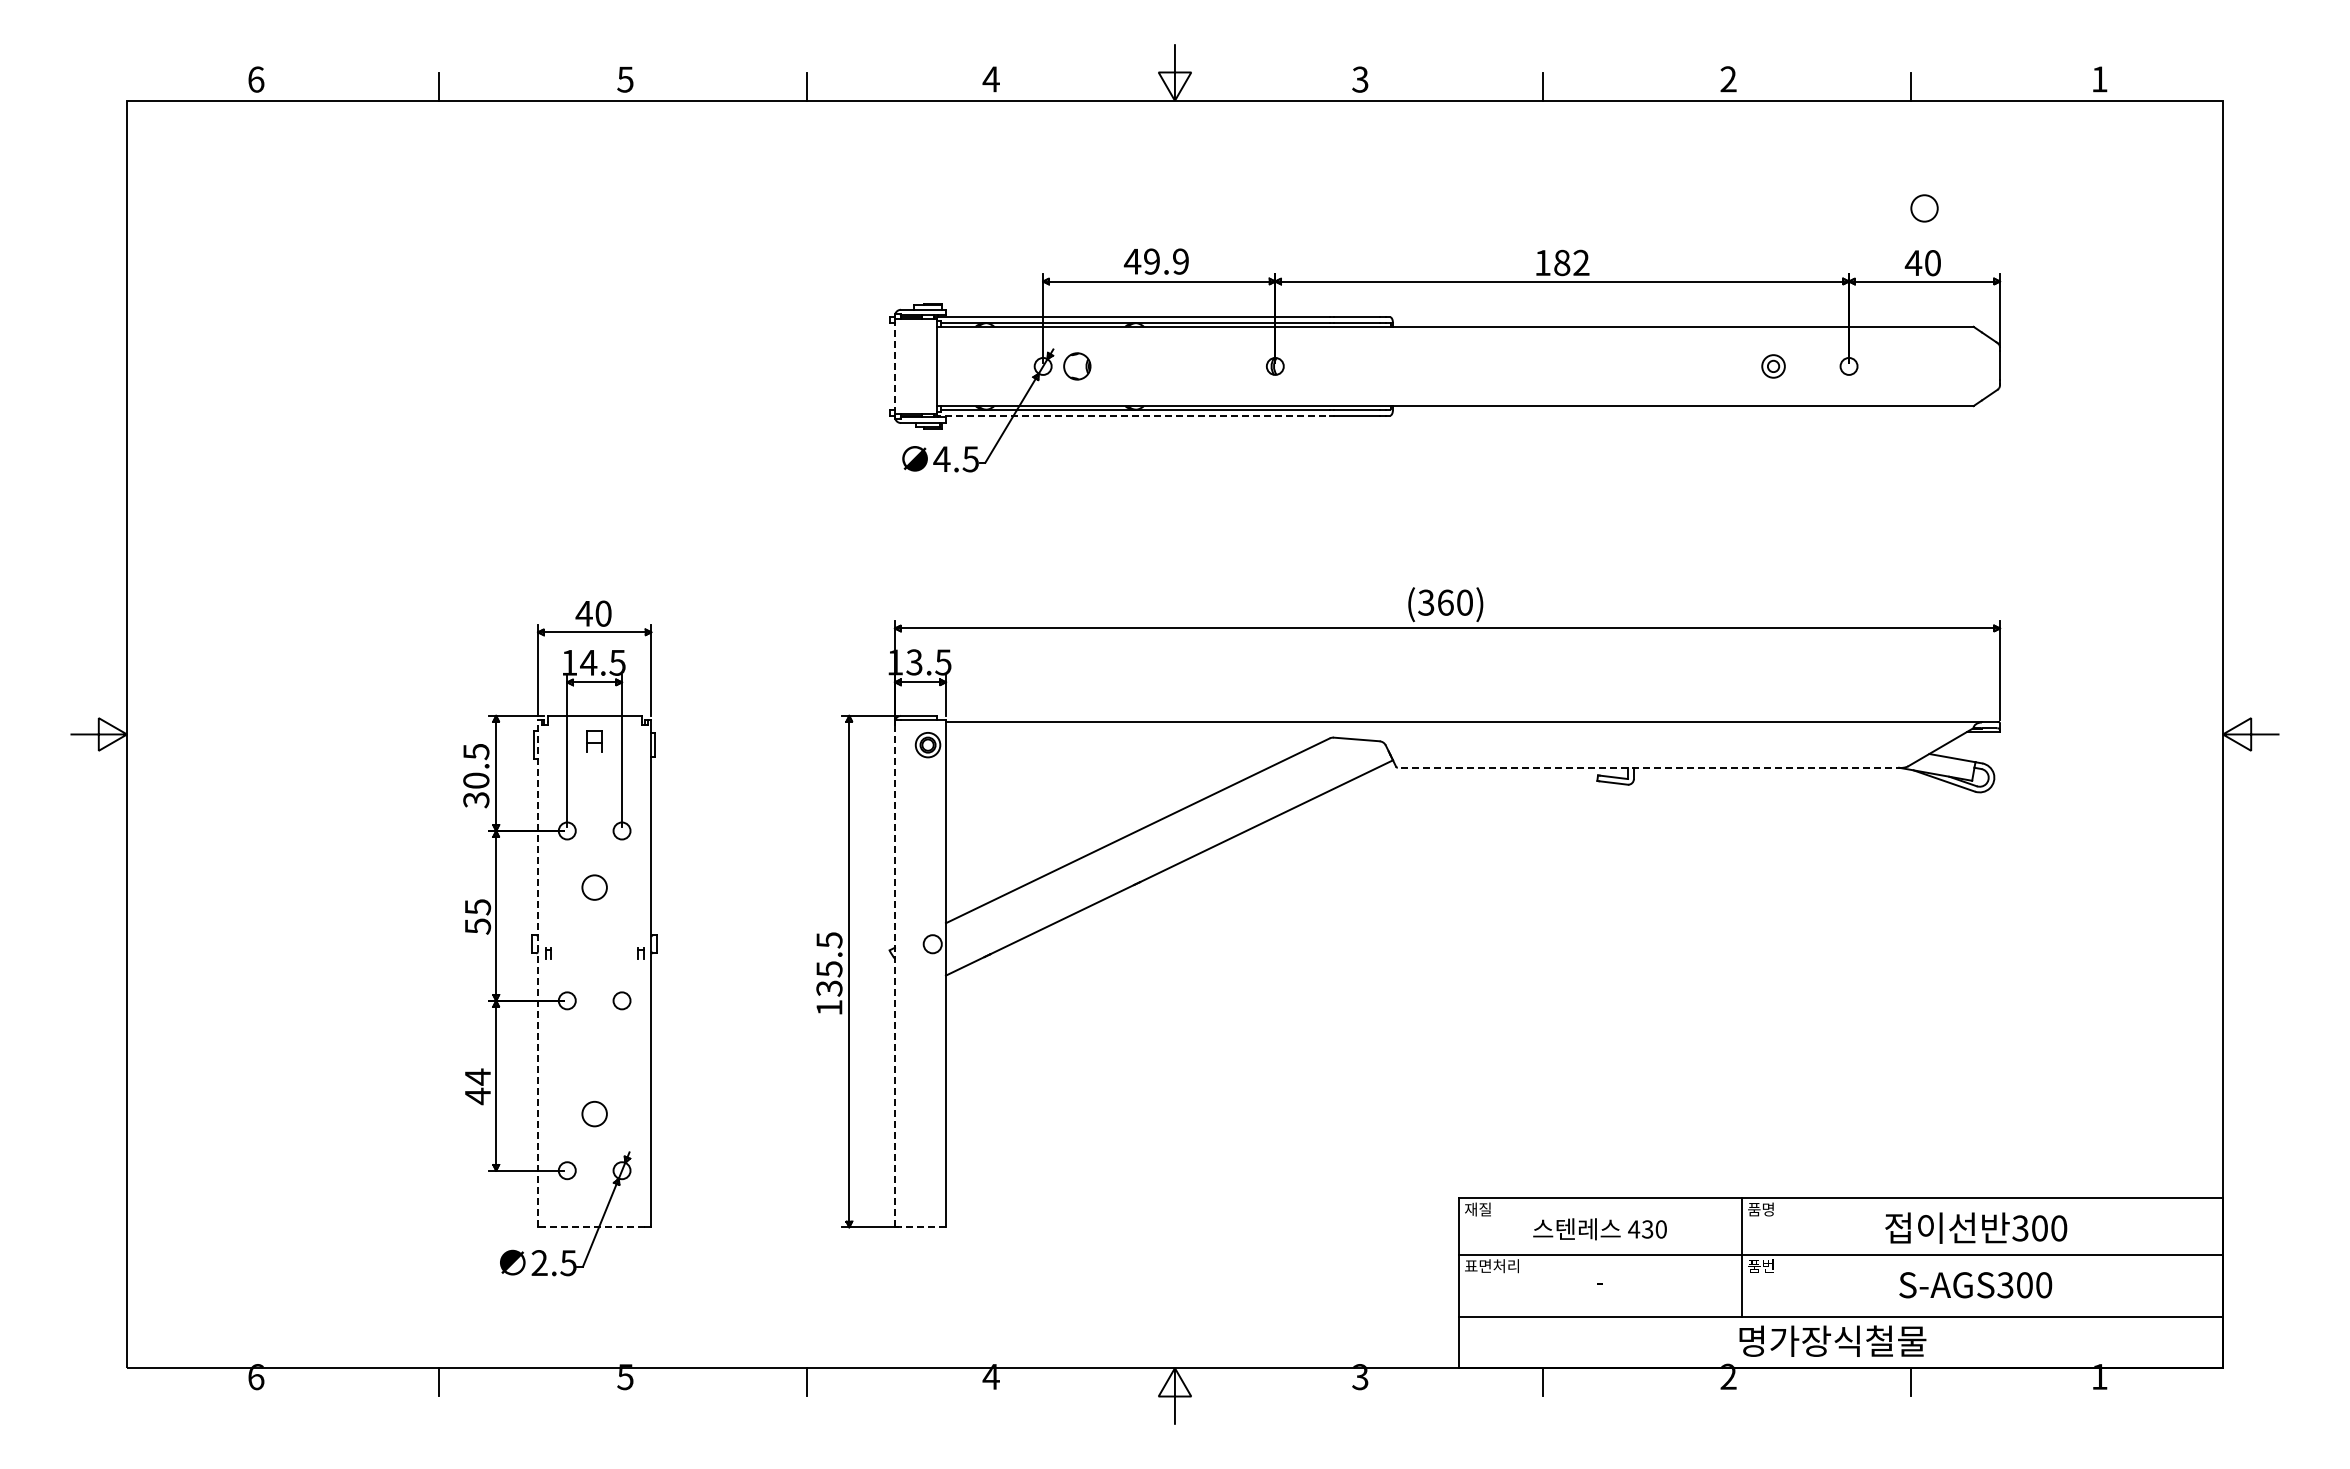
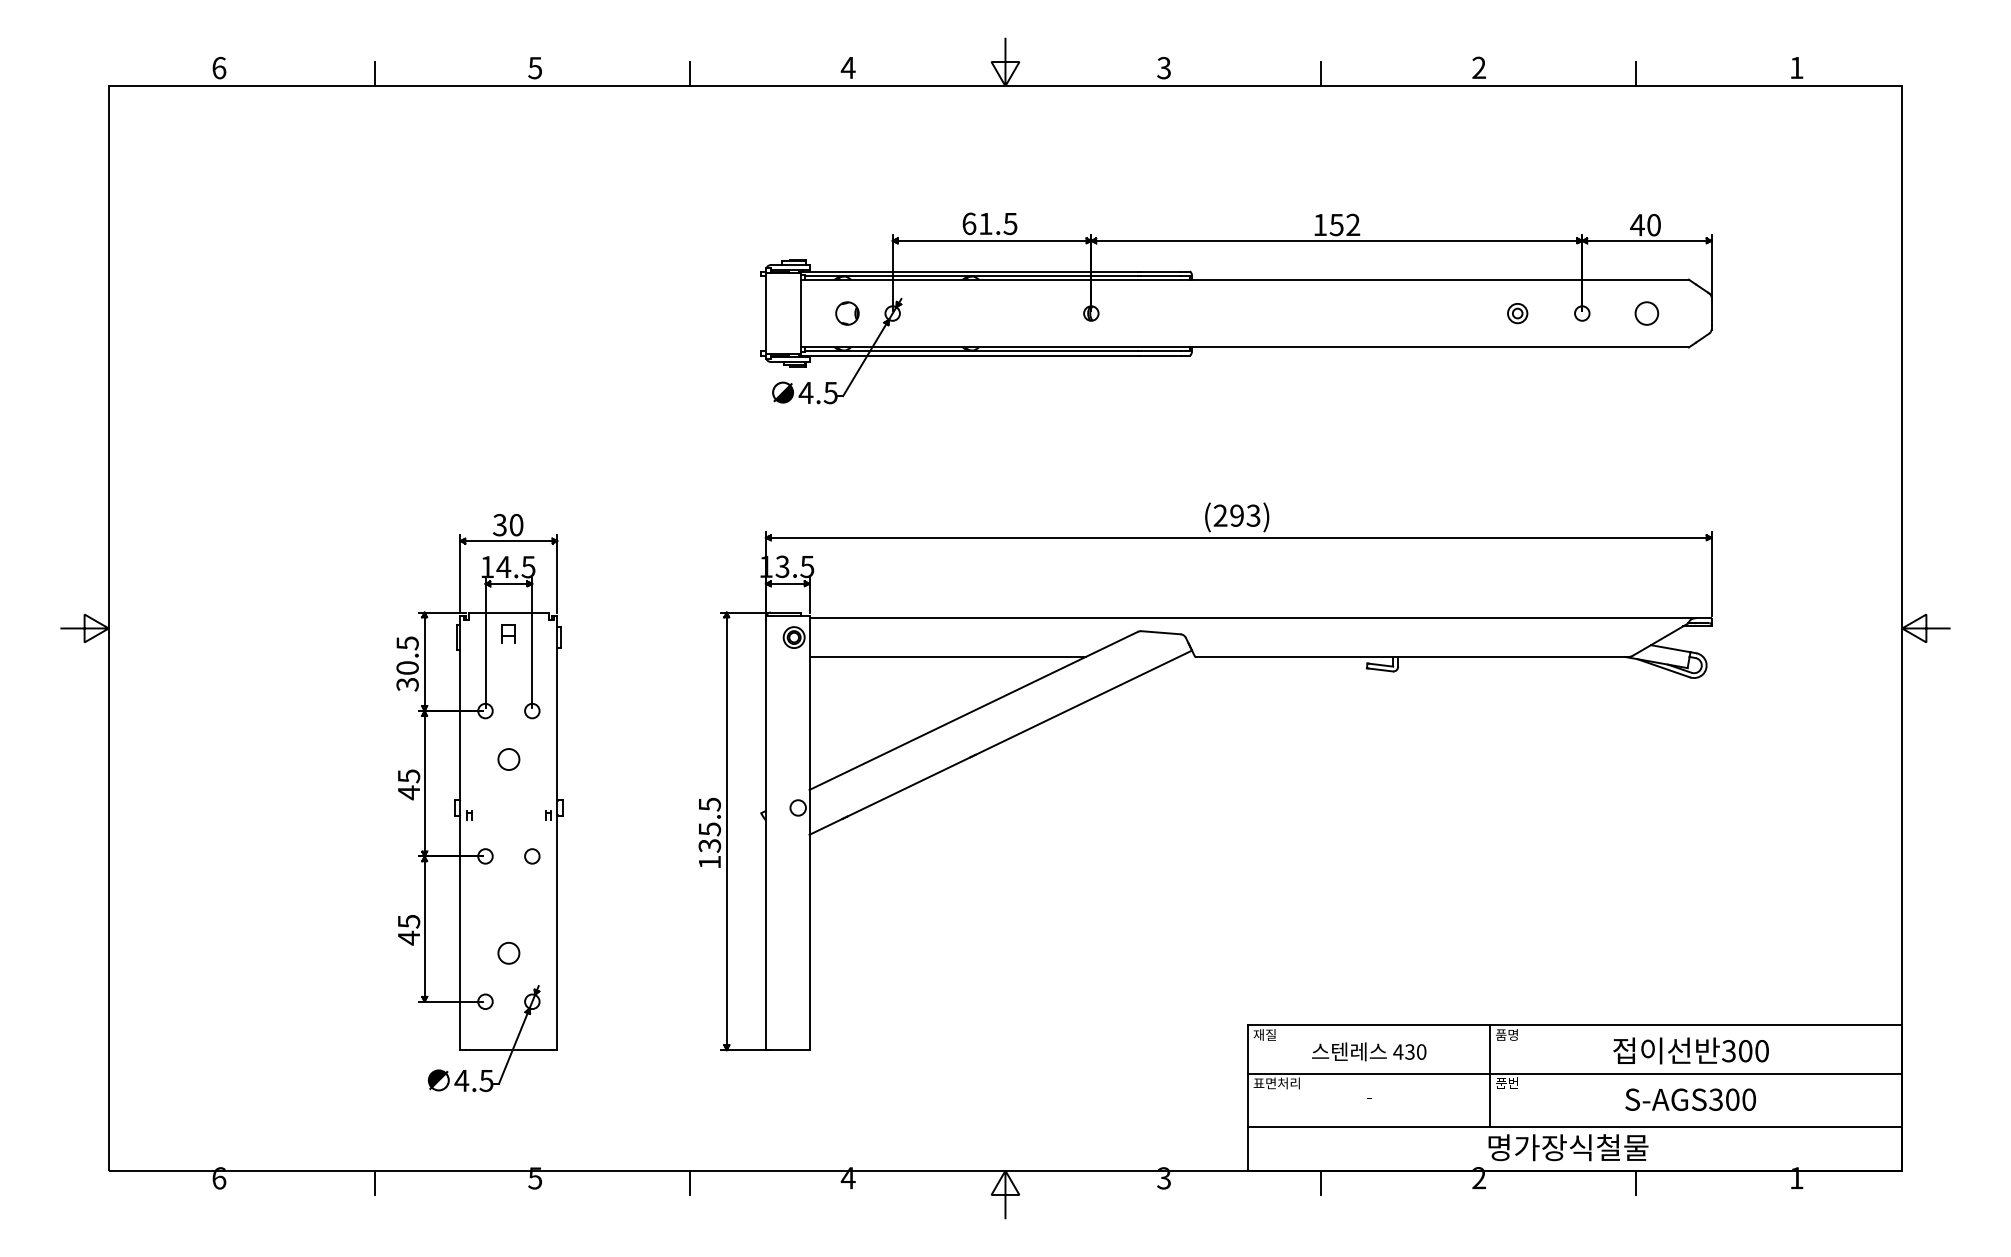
circle: (1924, 208) -> (1646, 313), moved
text: (1155, 261) -> (988, 223), 49.9 -> 61.5
text: (1561, 262) -> (1336, 224), 182 -> 152
line: (894, 365) -> (765, 312), dashed -> solid
part: (1077, 366) -> (847, 313), moved
line: (1132, 415) -> (969, 355), dashed -> solid
text: (1445, 602) -> (1236, 515), (360) -> (293)
text: (583, 613) -> (499, 524), 40 -> 30
line: (1106, 767) -> (946, 656), added
line: (1649, 767) -> (1411, 656), dashed -> solid
text: (478, 926) -> (409, 792), 55 -> 45
line: (538, 973) -> (460, 833), dashed -> solid
line: (894, 975) -> (765, 834), dashed -> solid
text: (478, 1076) -> (409, 921), 44 -> 45
line: (594, 1227) -> (508, 1050), dashed -> solid
line: (923, 1227) -> (790, 1050), dashed -> solid
text: (539, 1262) -> (461, 1080), 2.5 -> 4.5

